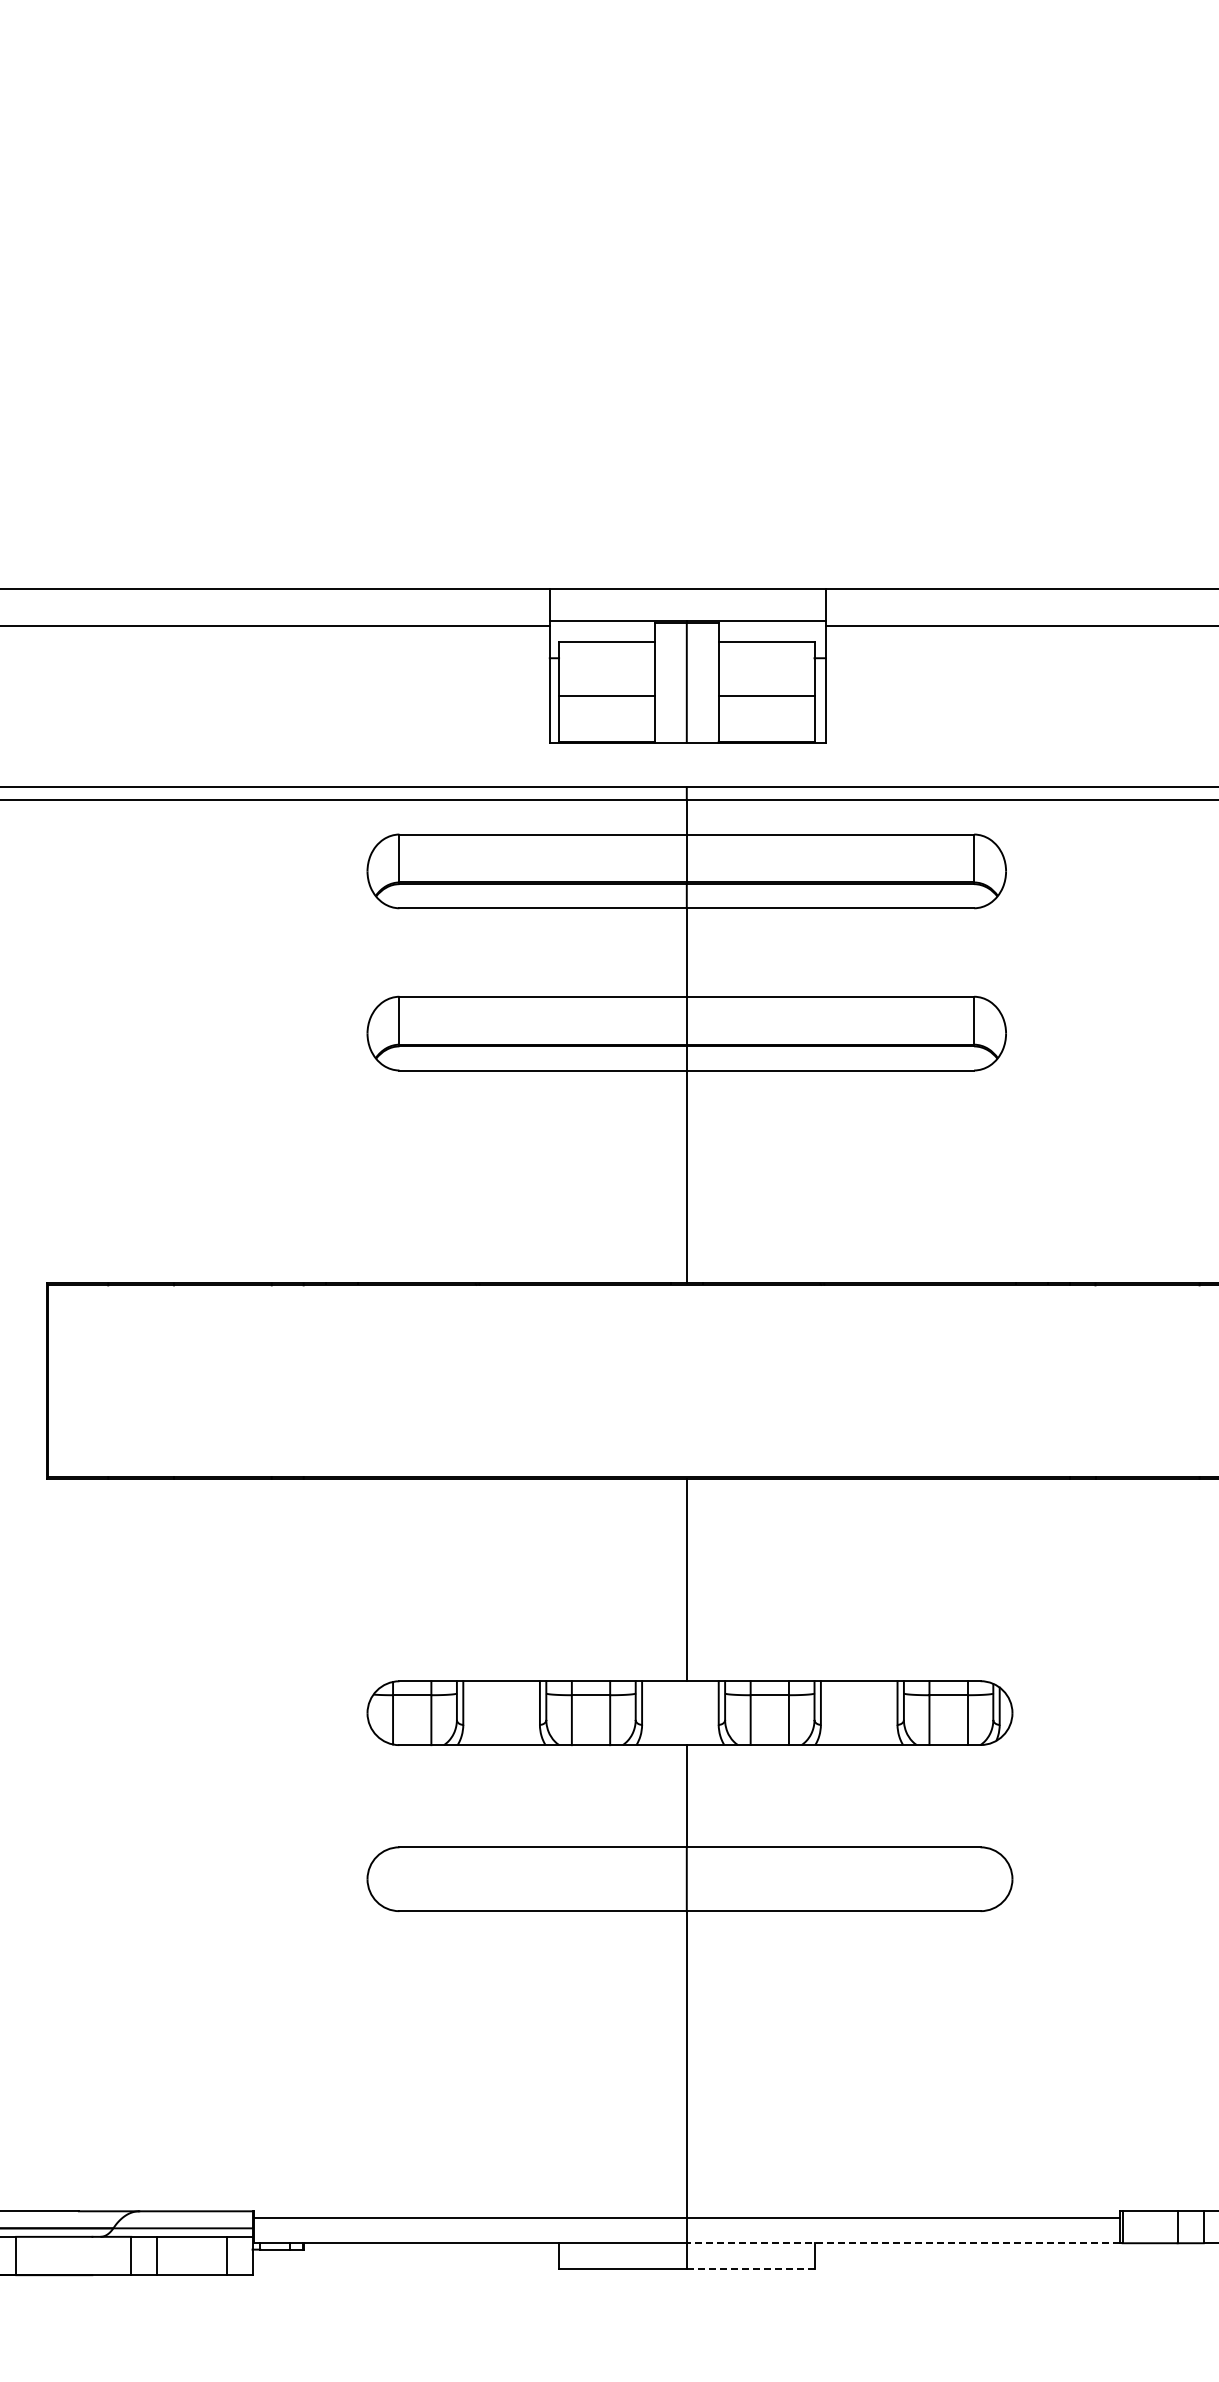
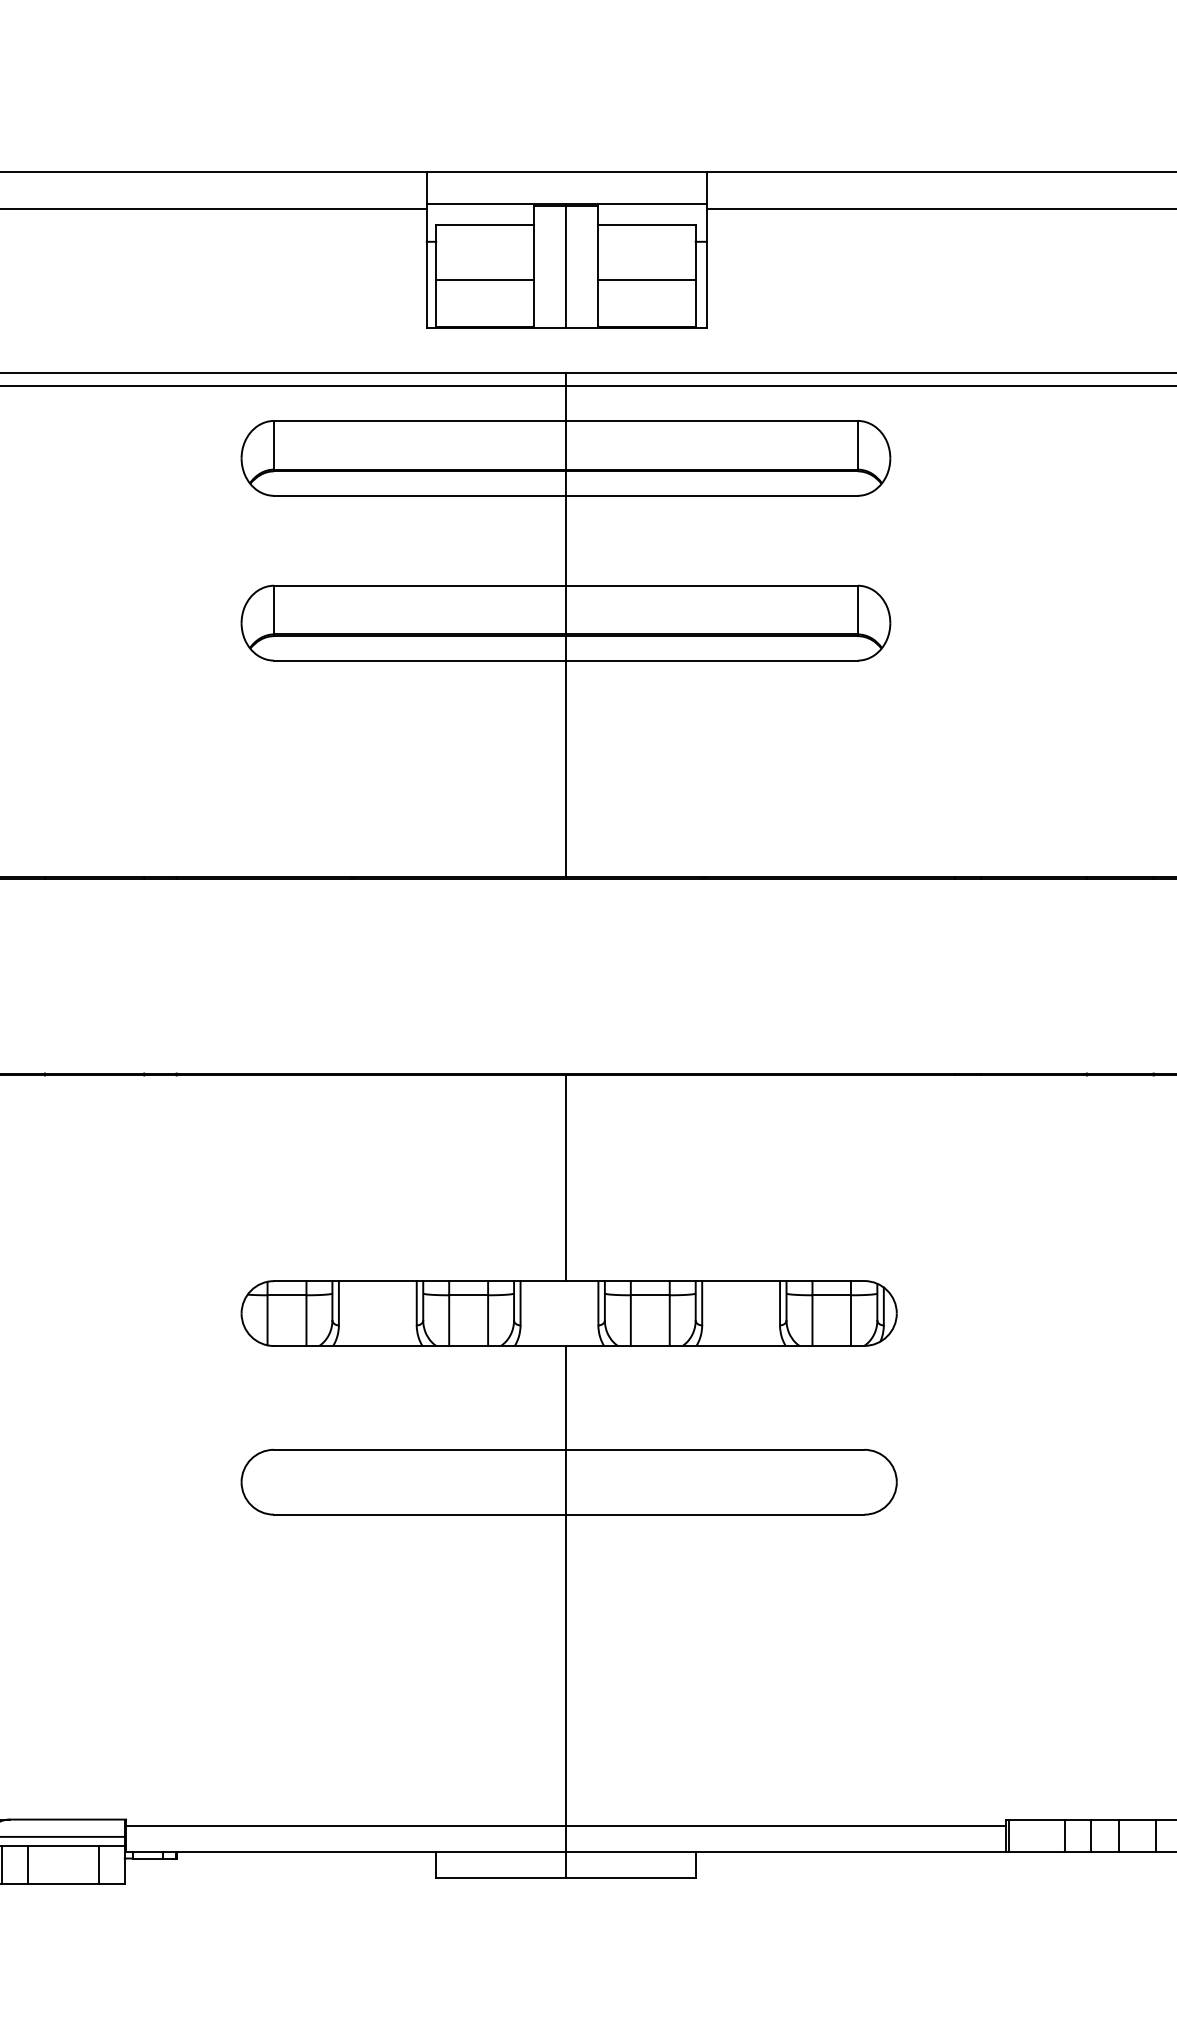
line: (902, 2243) -> (785, 1852), dashed -> solid
line: (750, 2268) -> (630, 1877), dashed -> solid

